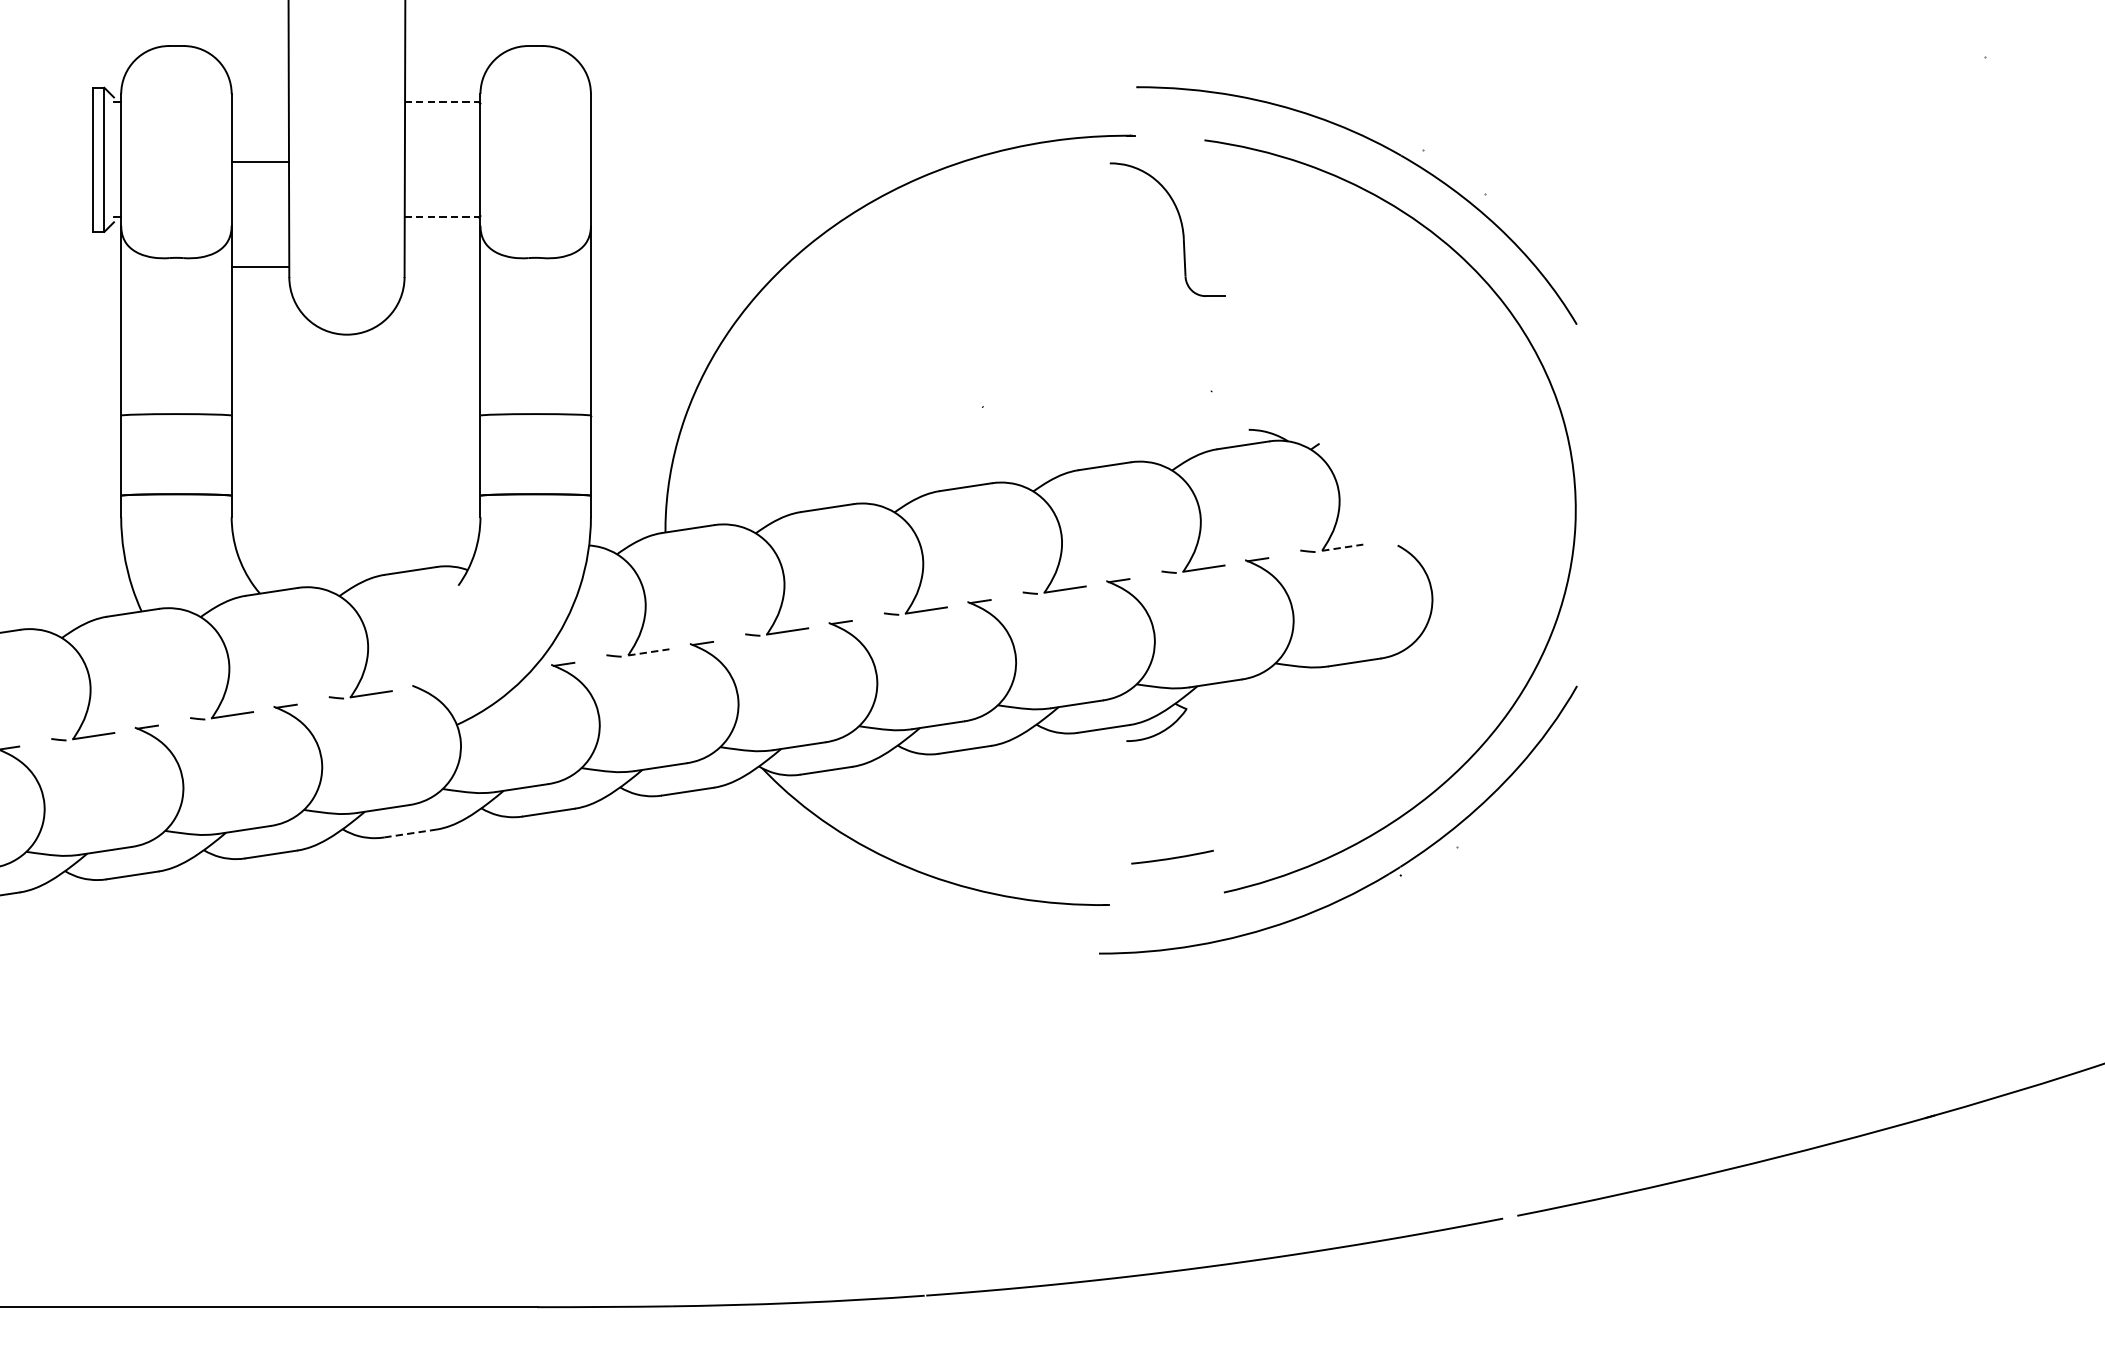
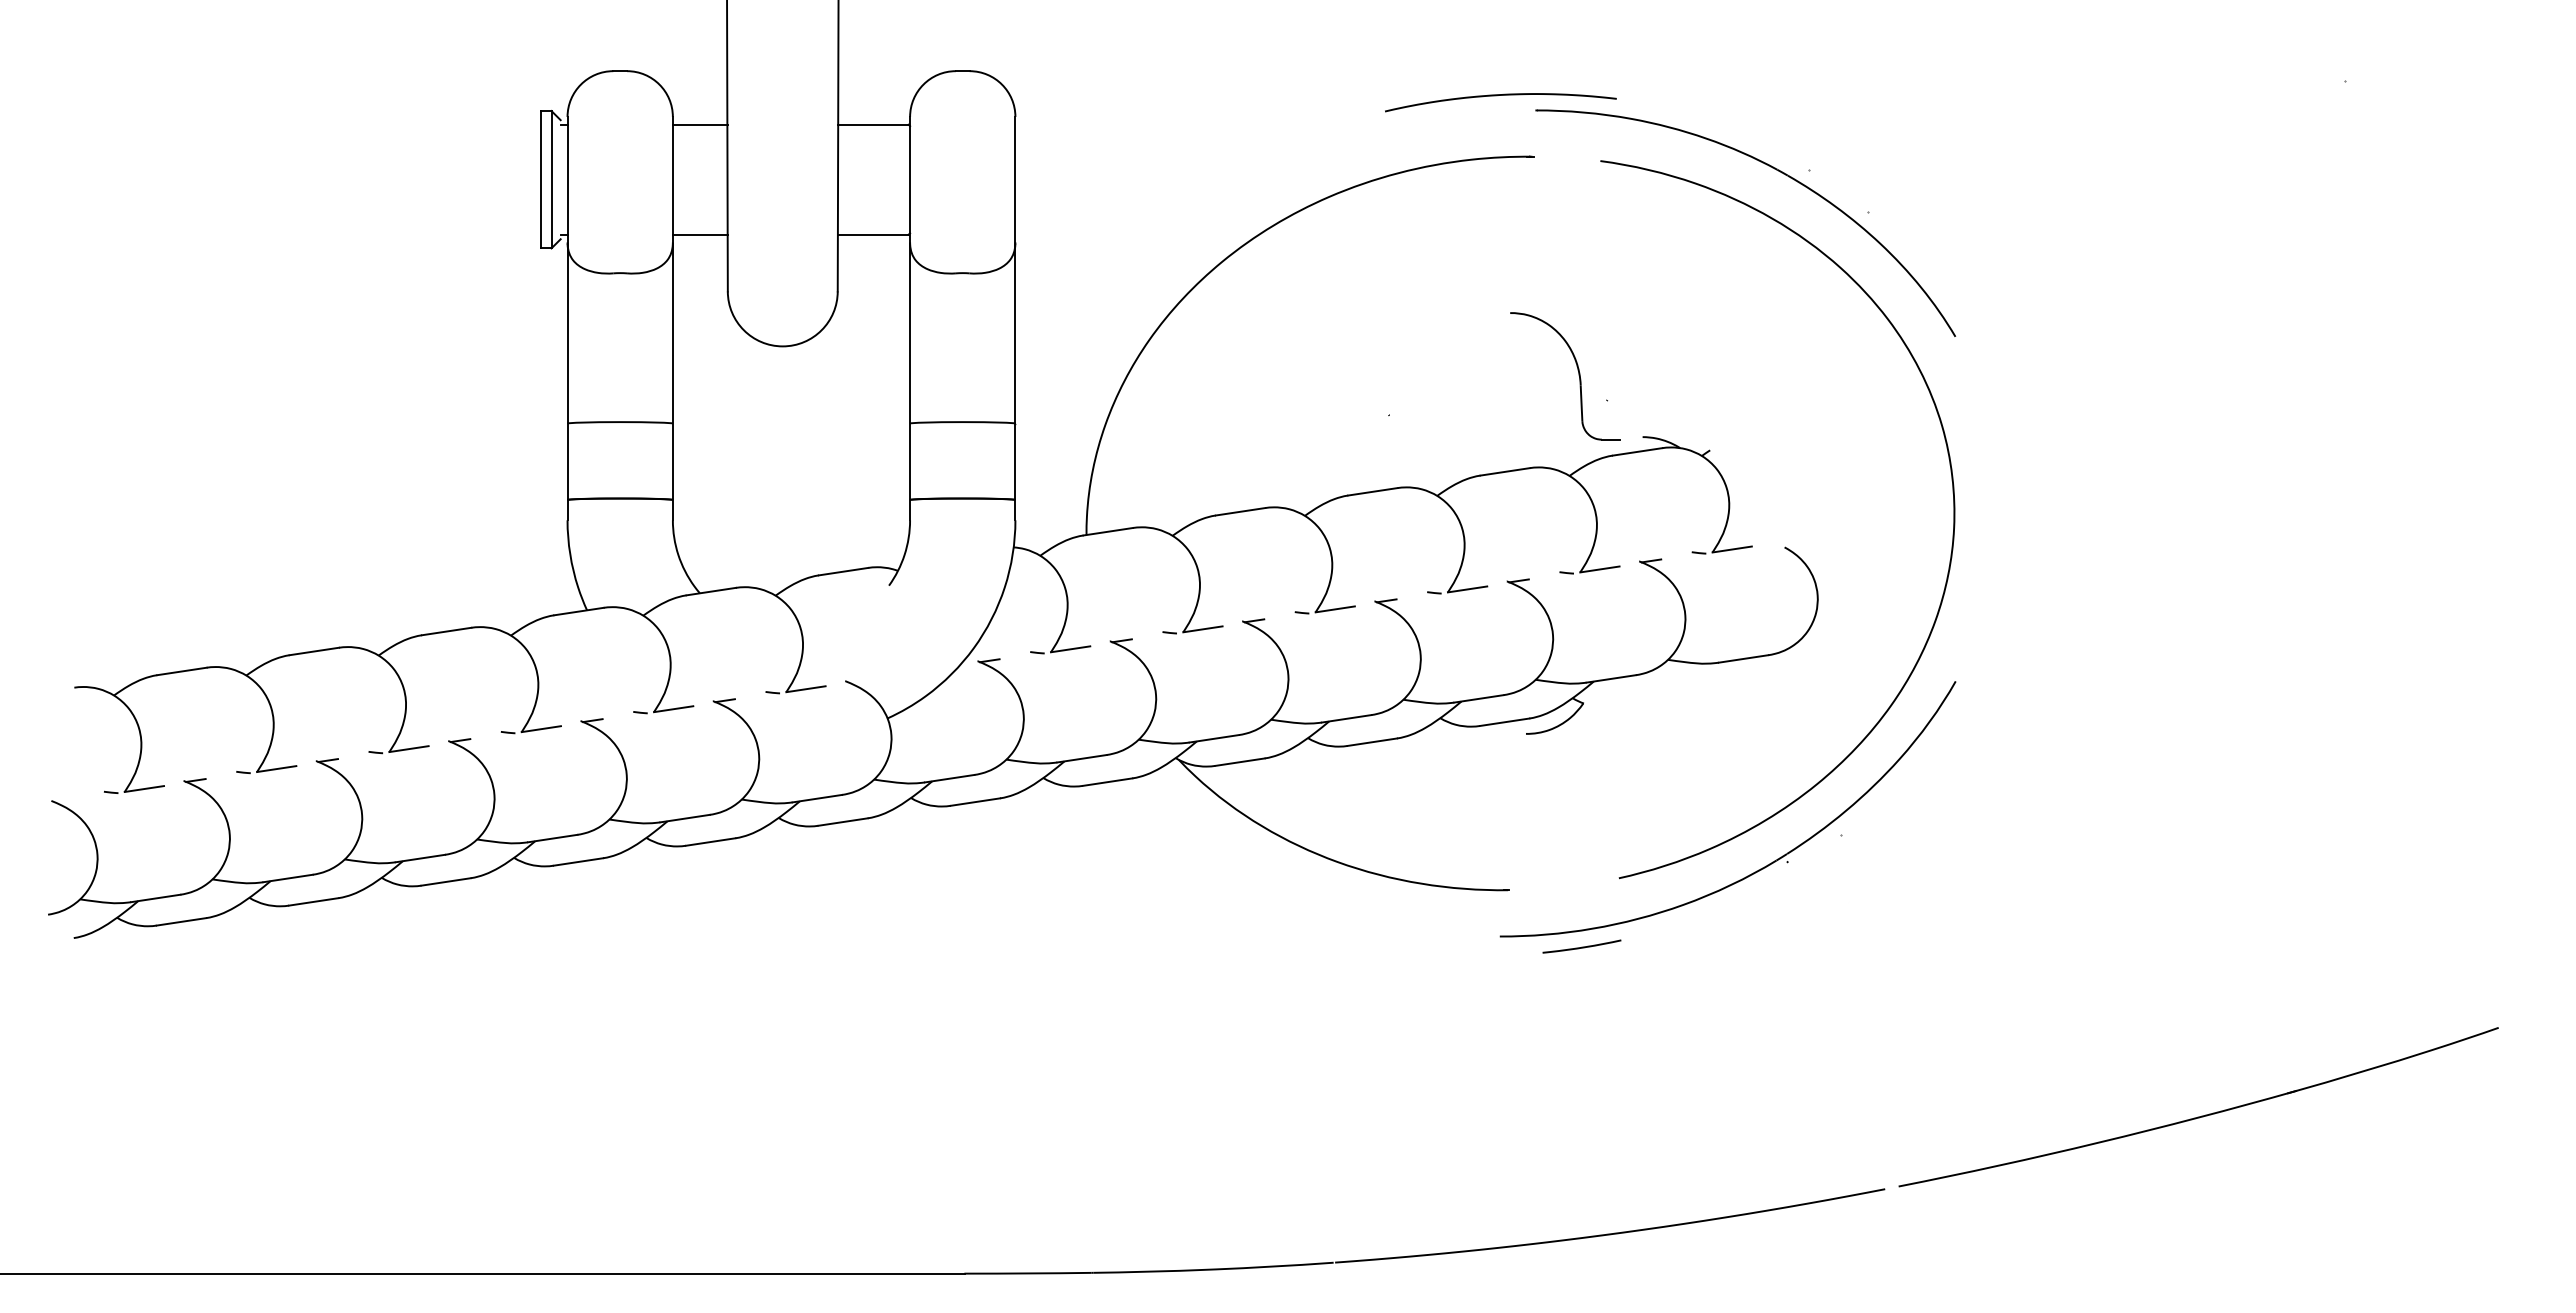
curve: (1096, 72) -> (1497, 96), added
line: (442, 101) -> (873, 124), dashed -> solid
line: (259, 161) -> (699, 124), moved
line: (442, 217) -> (873, 234), dashed -> solid
part: (1181, 228) -> (1578, 375), moved
line: (259, 266) -> (699, 234), moved
line: (1343, 547) -> (1732, 549), dashed -> solid
line: (648, 652) -> (1070, 649), dashed -> solid
line: (410, 834) -> (843, 822), dashed -> solid
curve: (1172, 857) -> (1581, 946), moved

